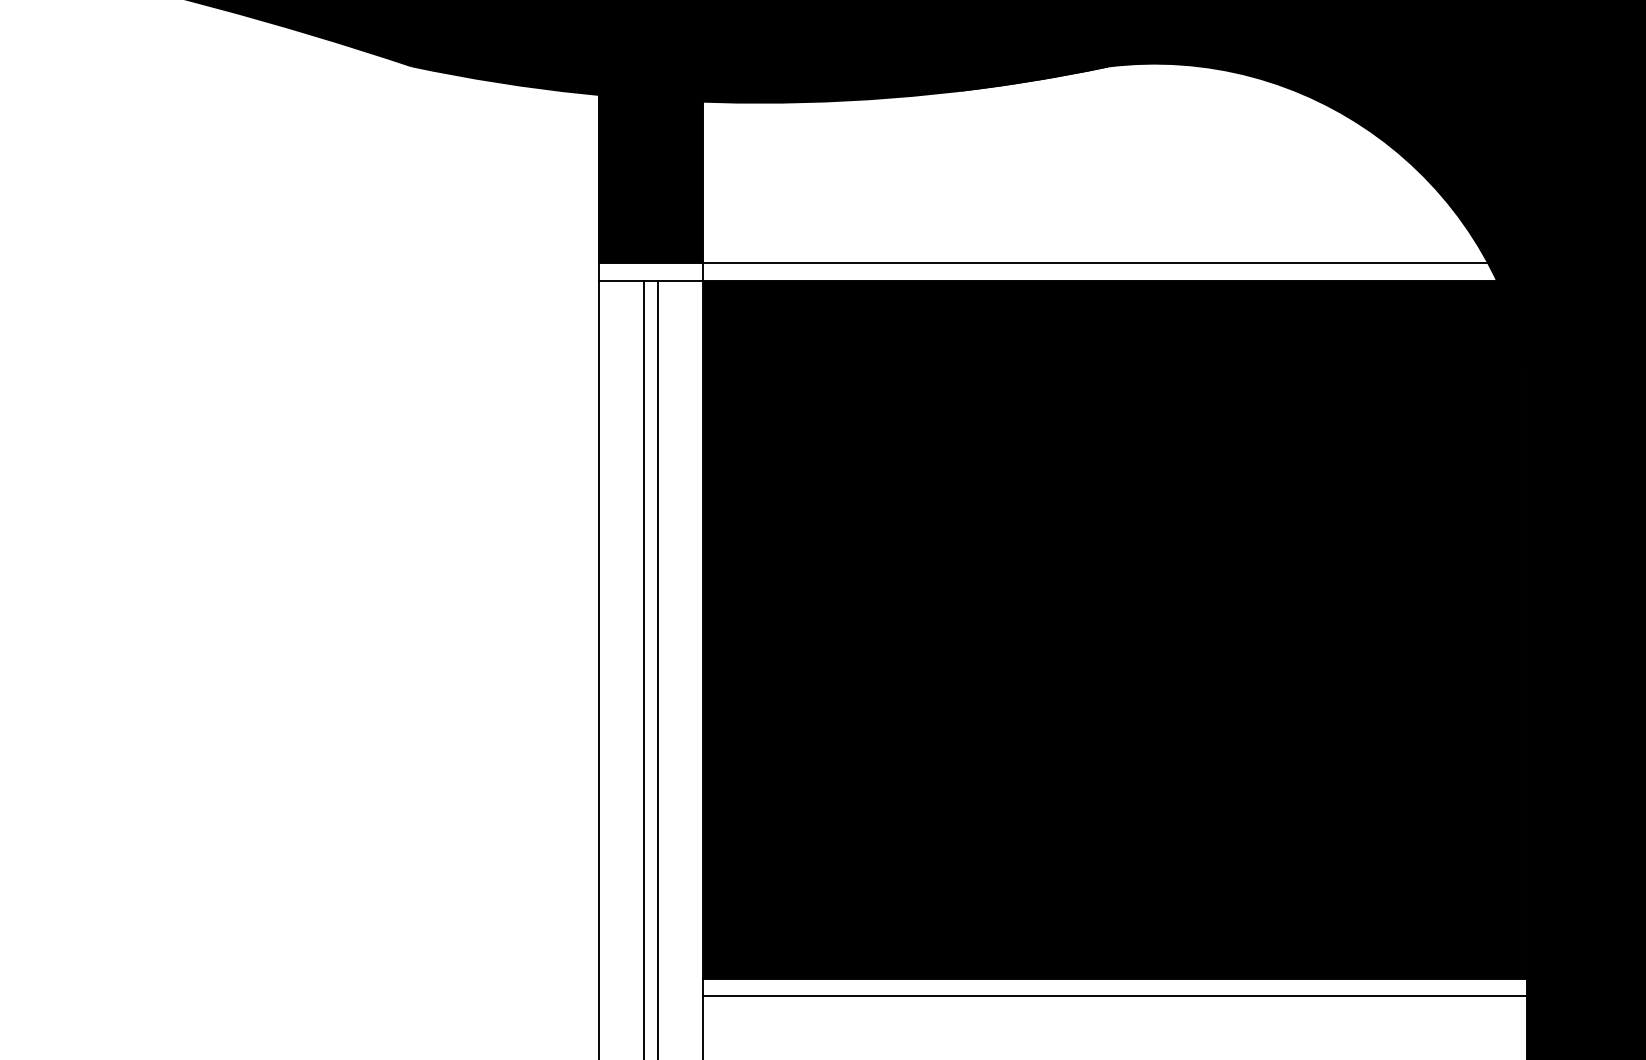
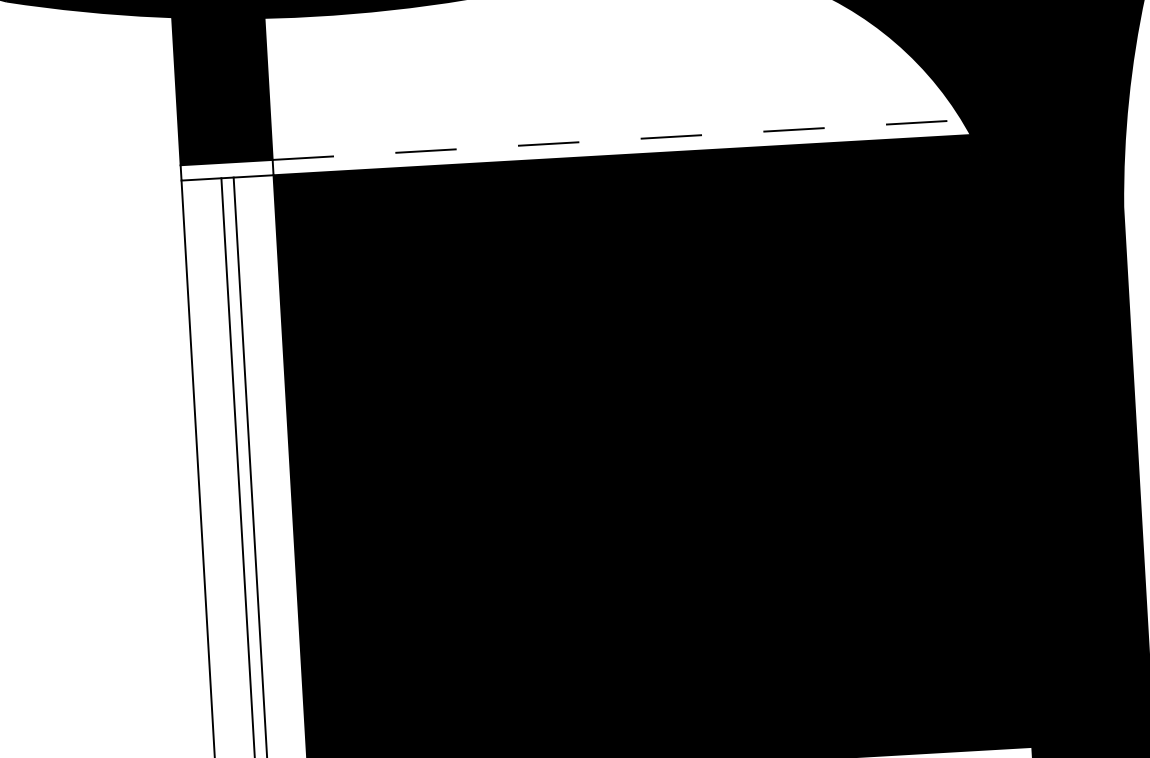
line: (1096, 263) -> (618, 140), solid -> dashed

